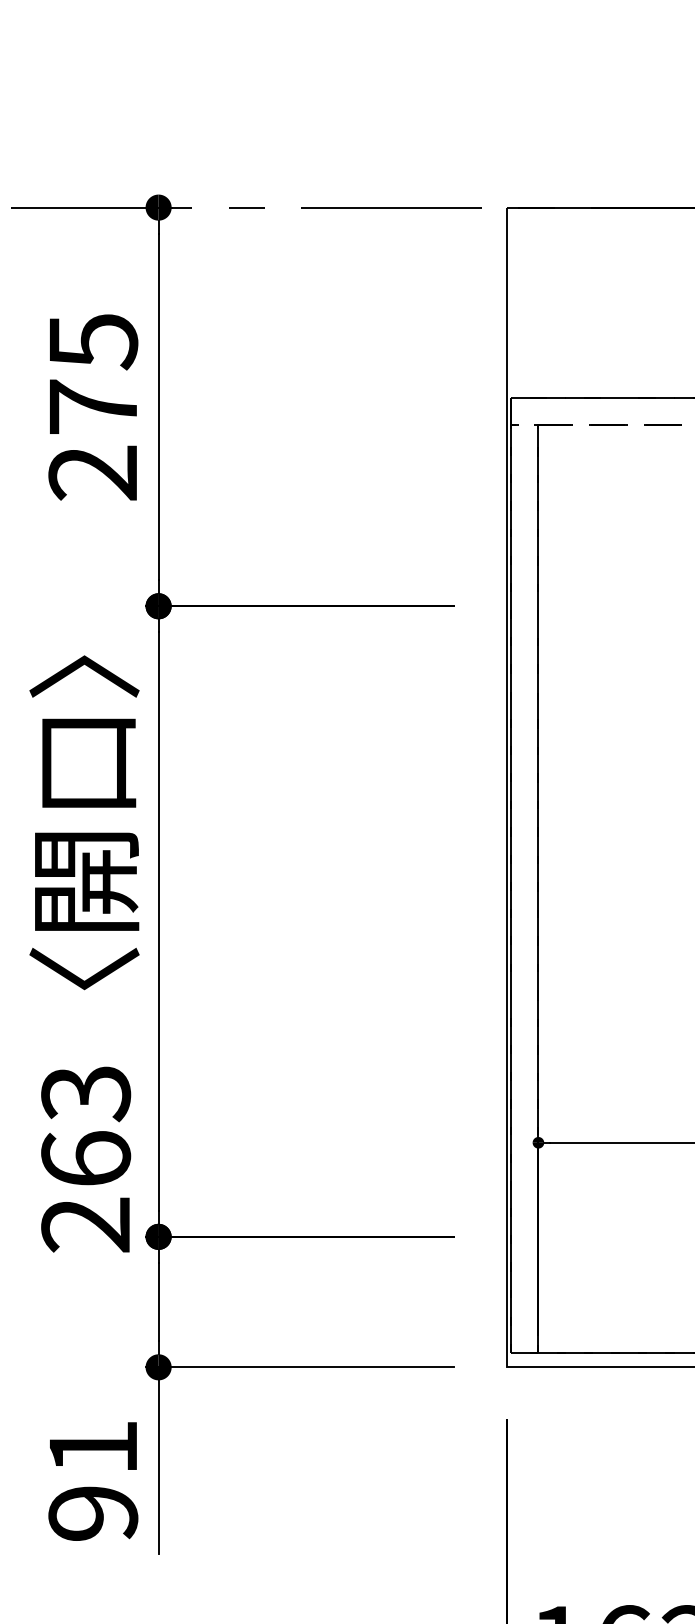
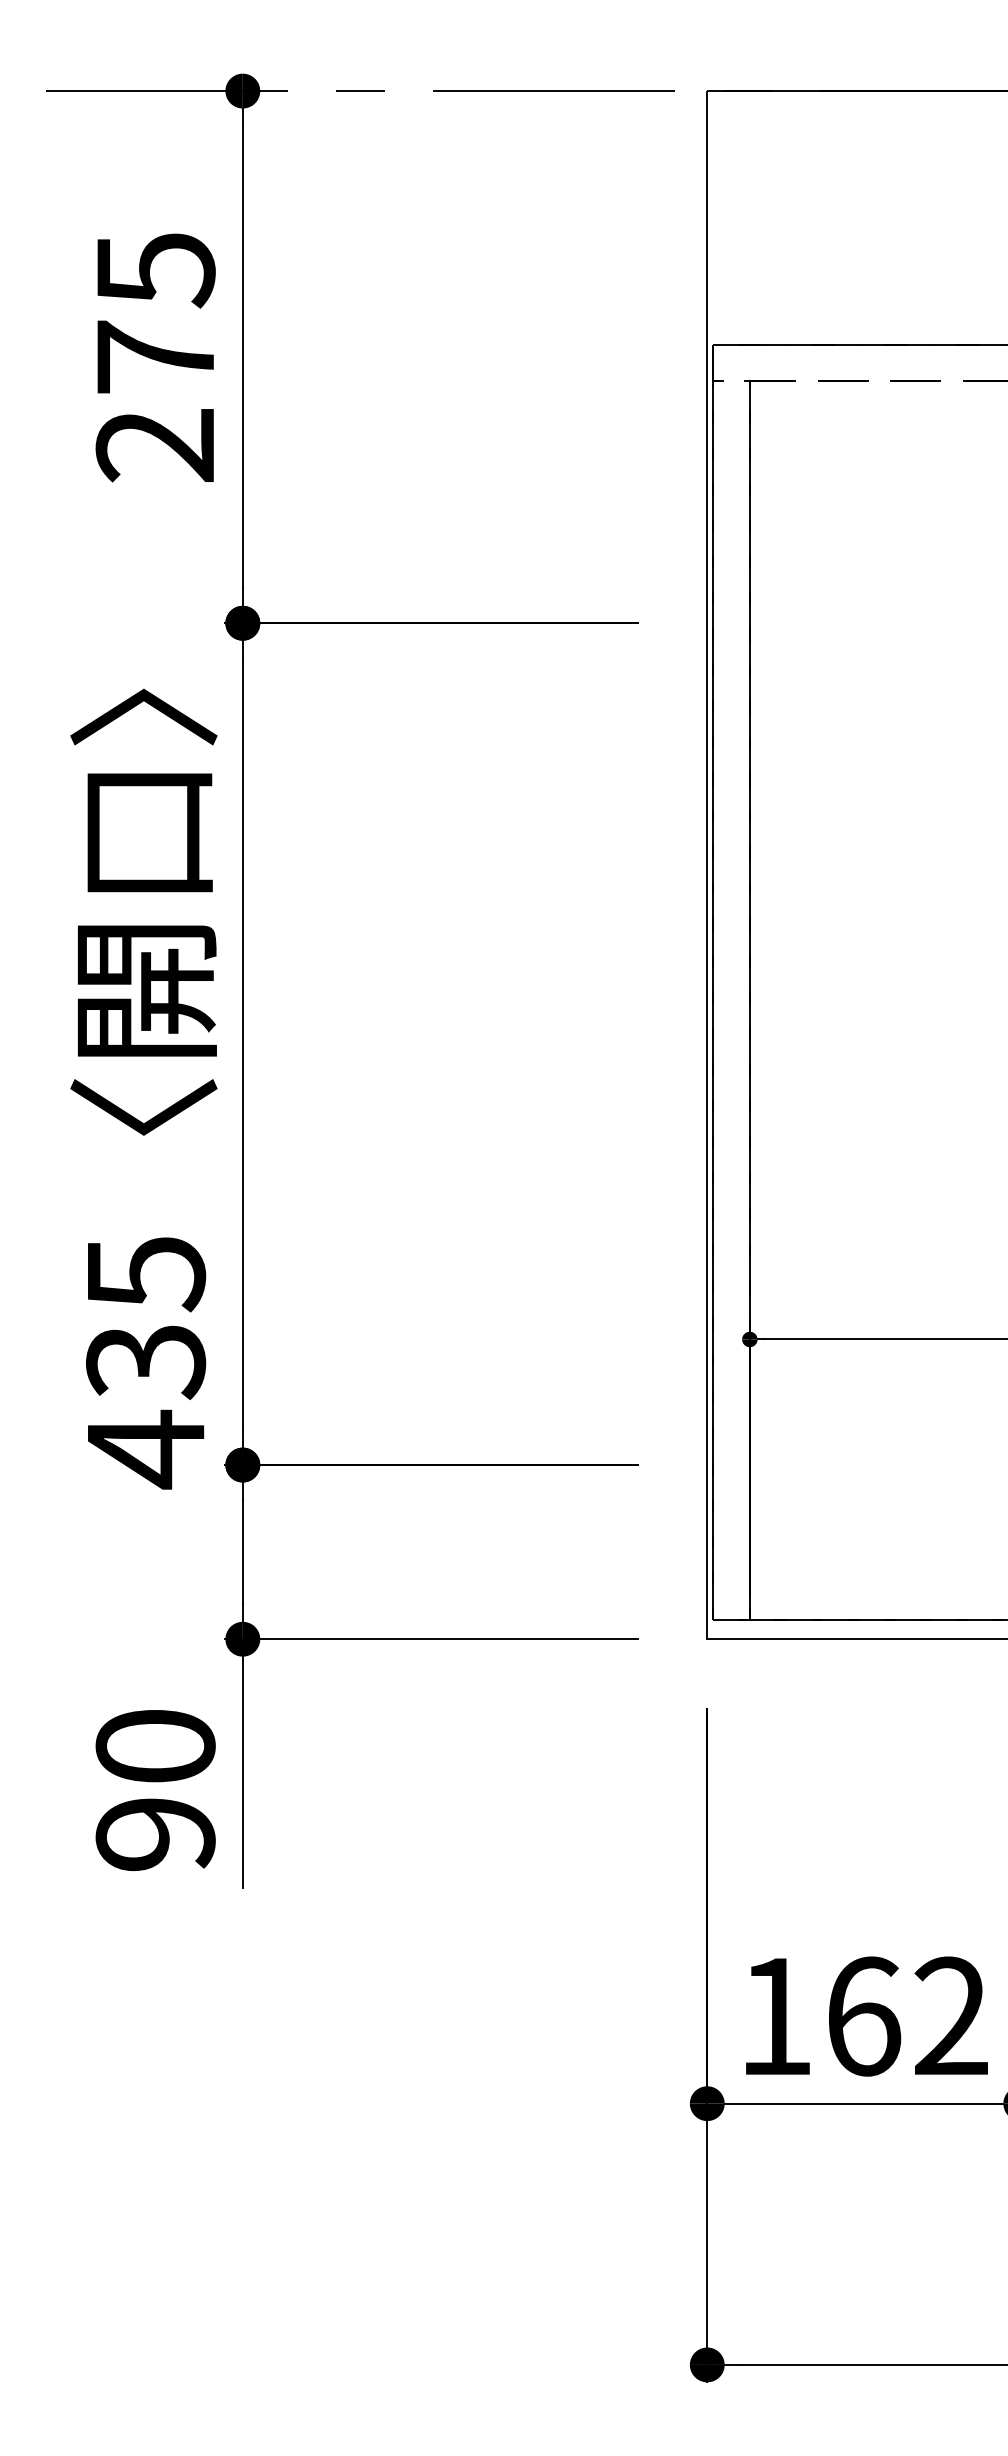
text: (86, 1160) -> (146, 1363), 263 -> 435
text: (93, 1447) -> (155, 1746), 91 -> 90

